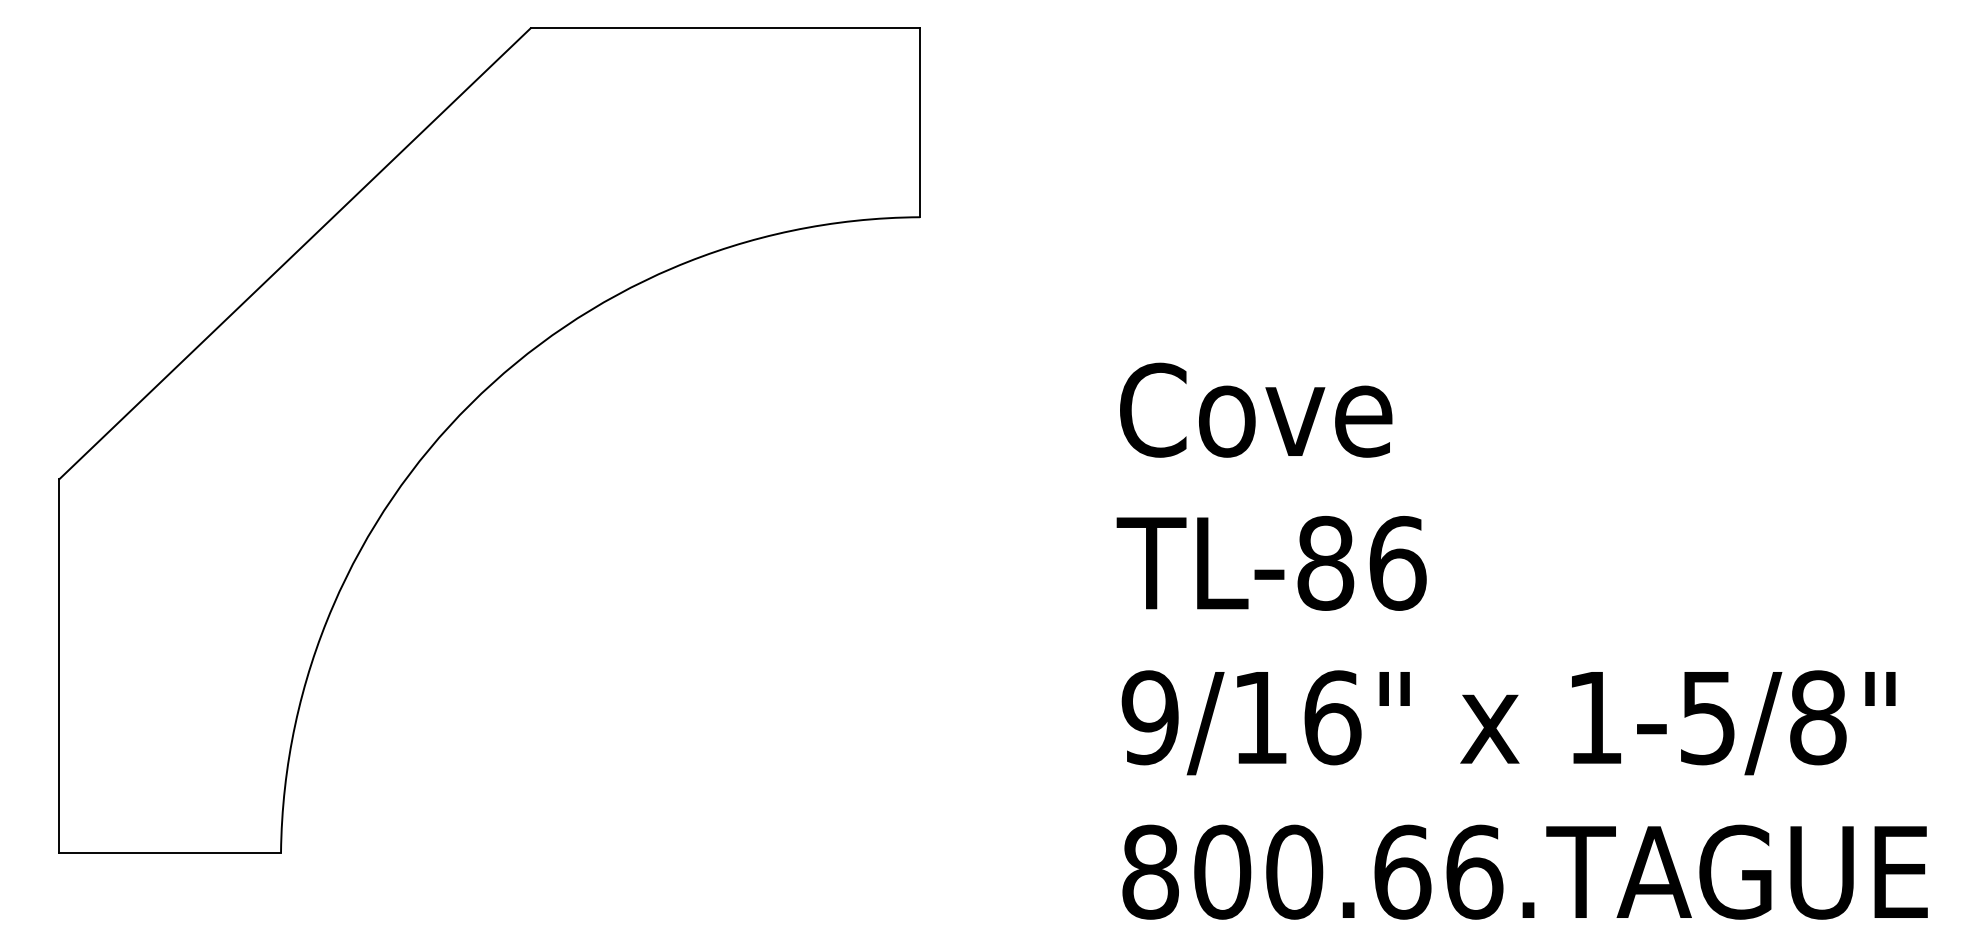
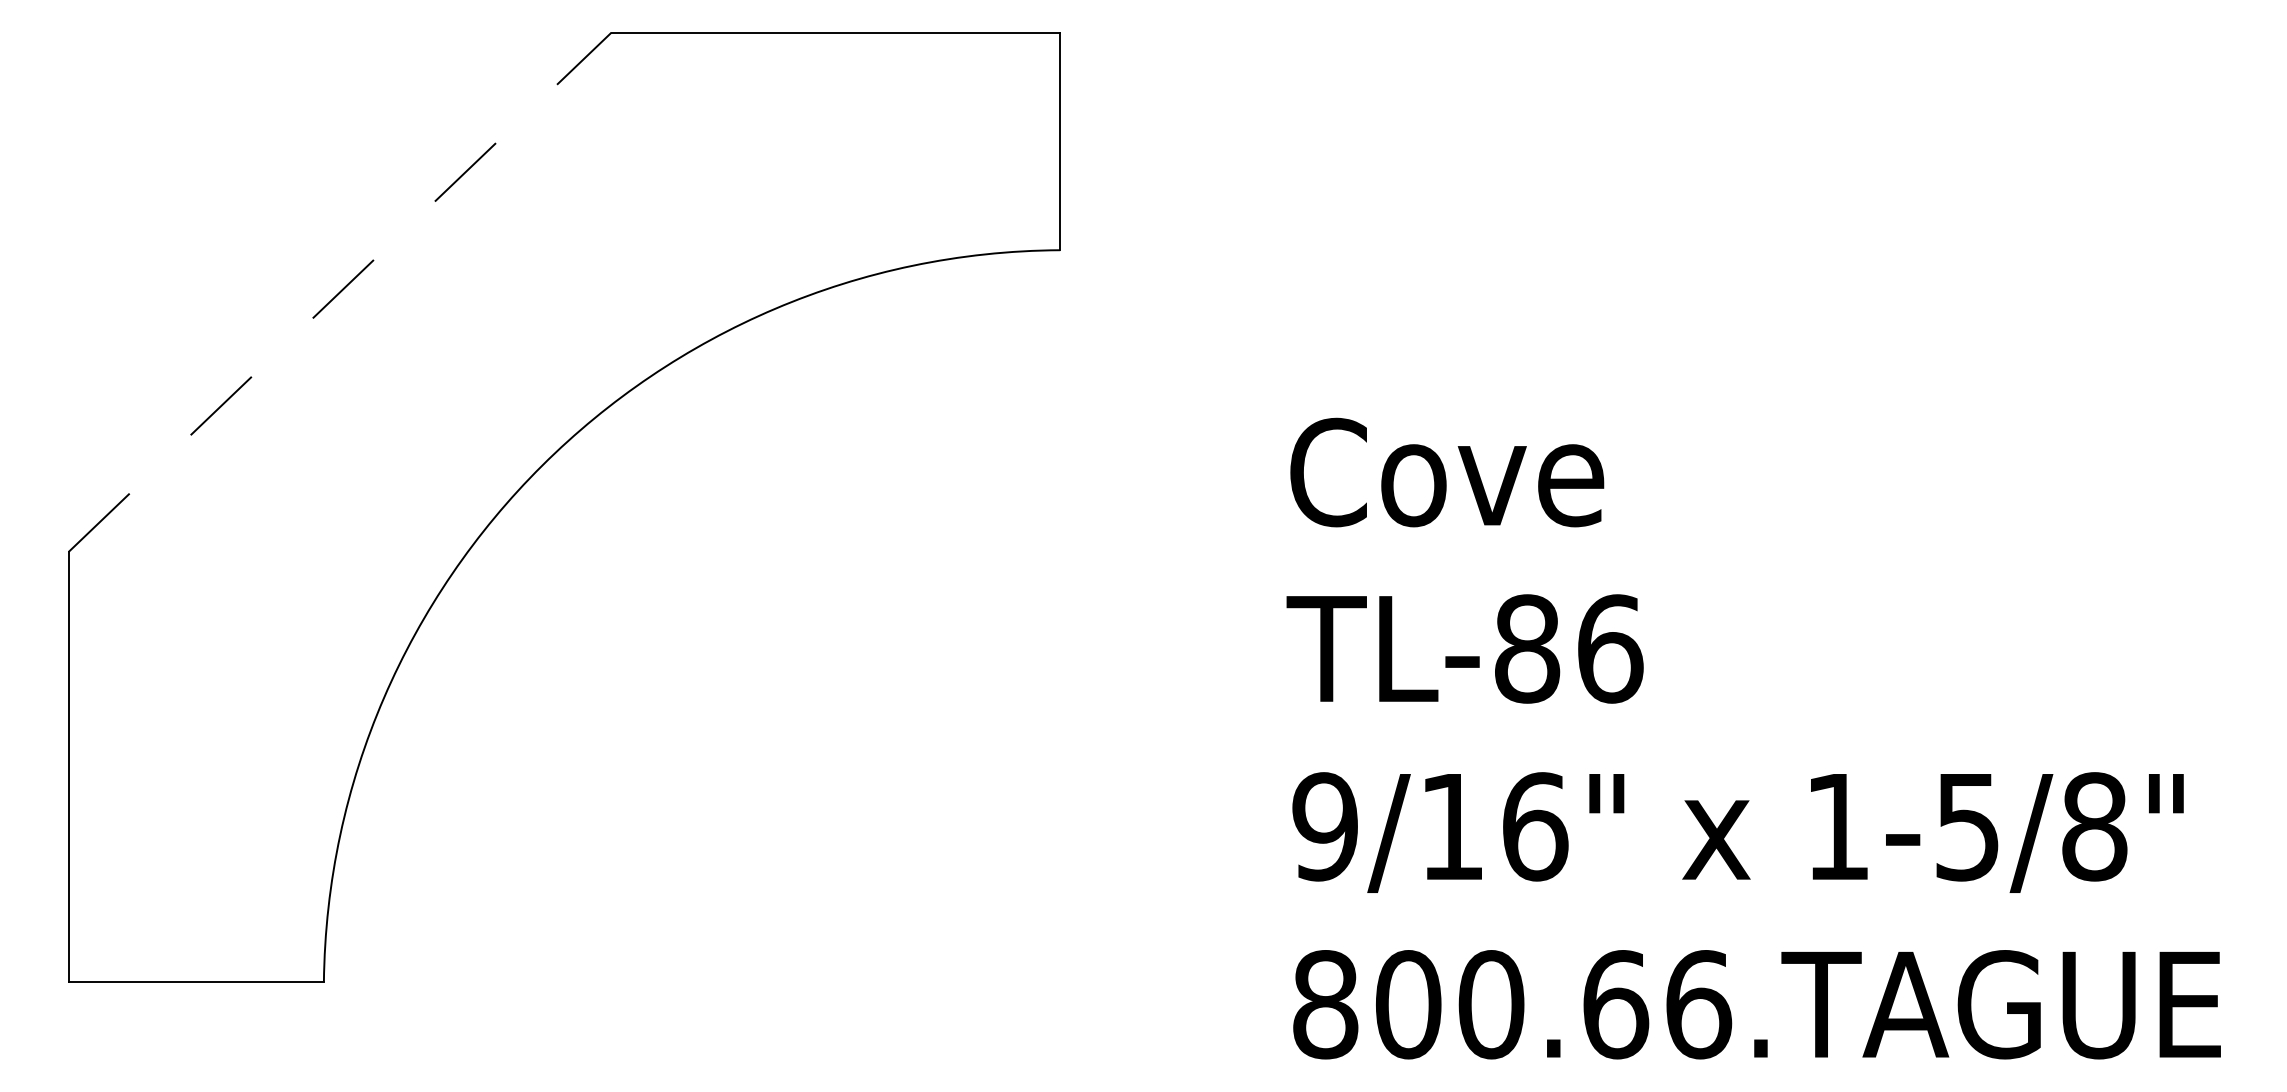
line: (295, 253) -> (340, 292), solid -> dashed

